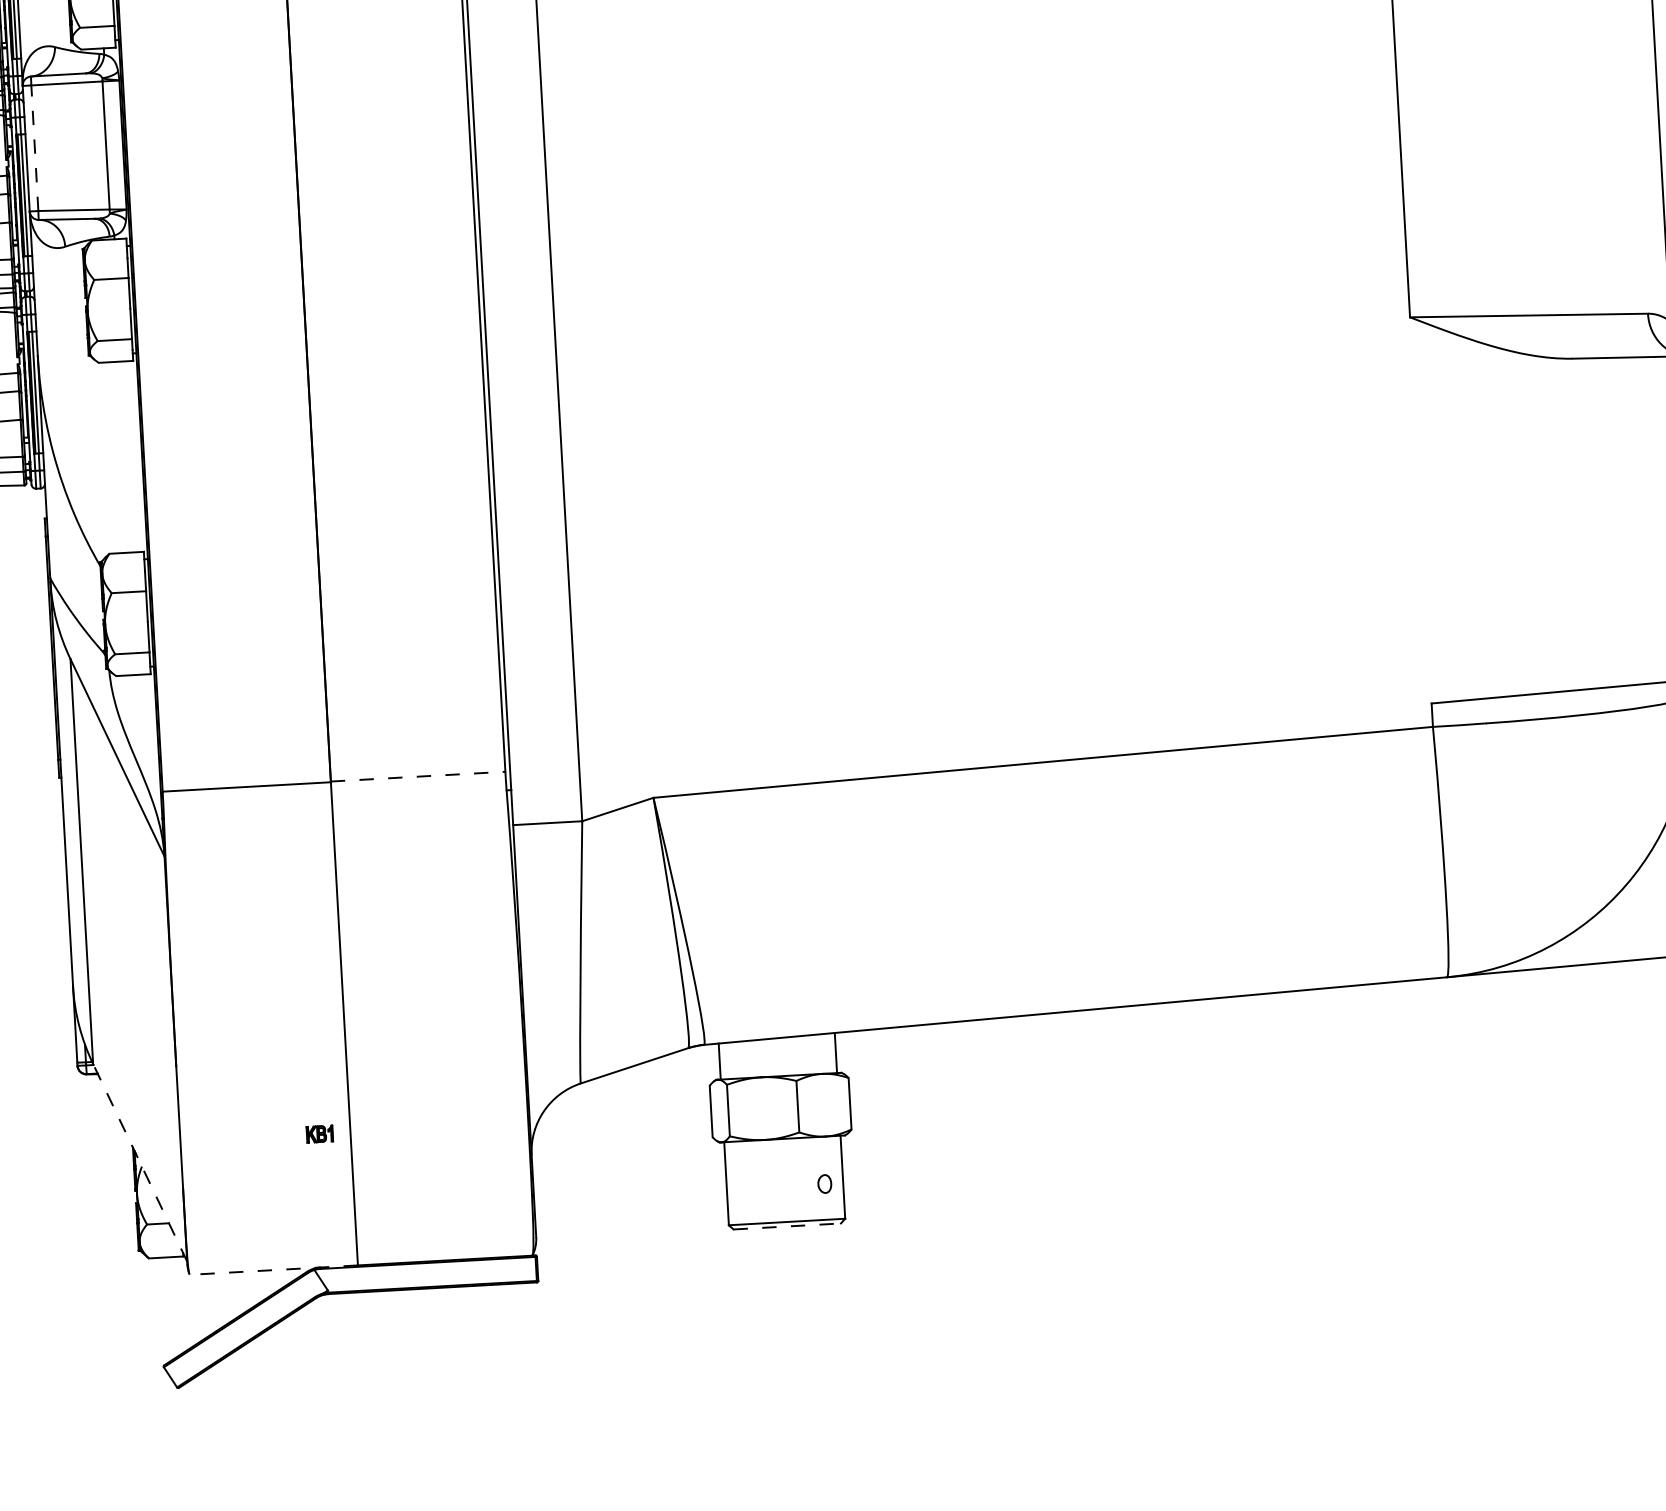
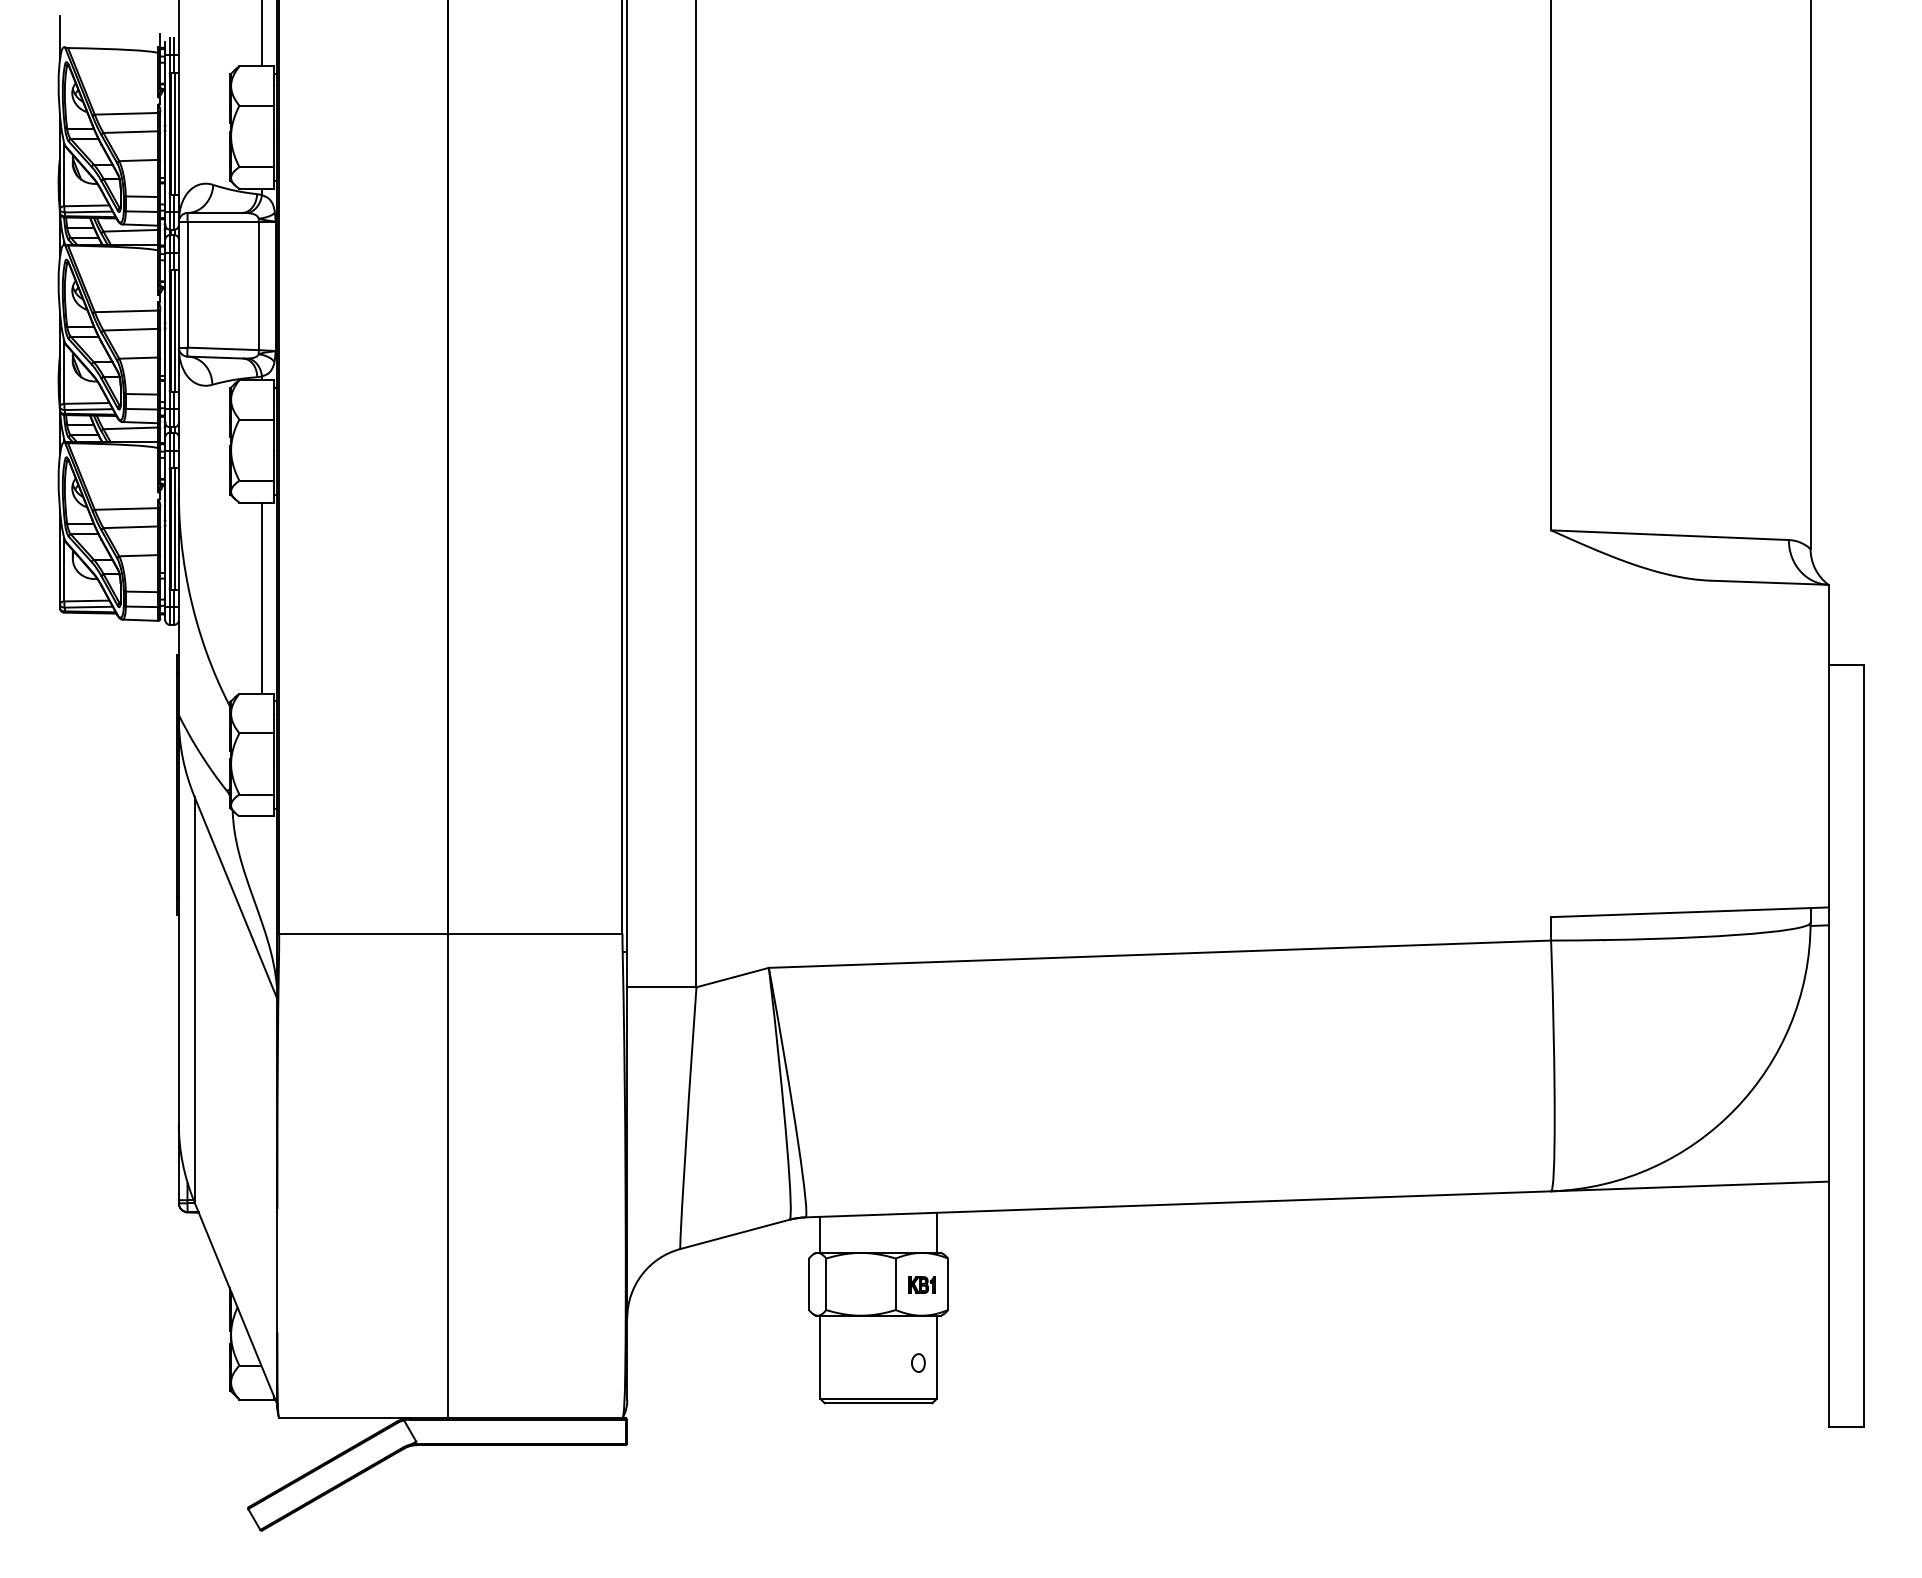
line: (34, 147) -> (187, 284), dashed -> solid
line: (126, 456) -> (261, 597), added
line: (418, 776) -> (535, 933), dashed -> solid
part: (319, 1133) -> (921, 1284), moved
line: (139, 1162) -> (235, 1303), dashed -> solid
line: (787, 1226) -> (878, 1403), dashed -> solid
line: (272, 1270) -> (362, 1418), dashed -> solid

